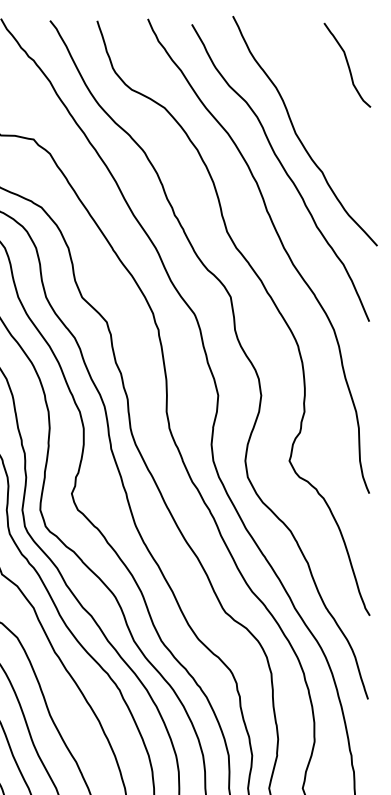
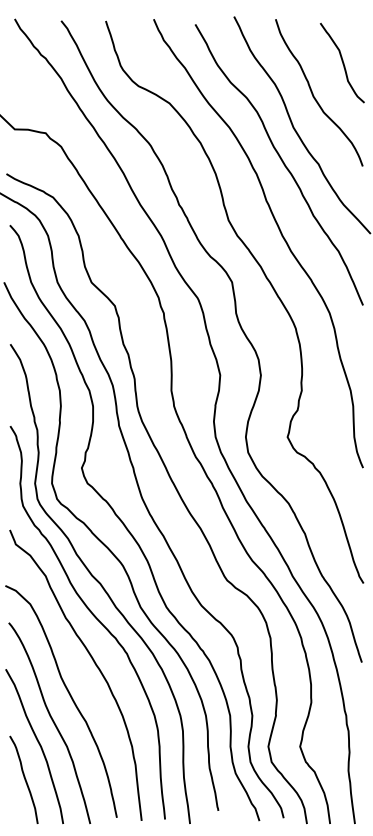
curve: (317, 99) -> (314, 95), added

